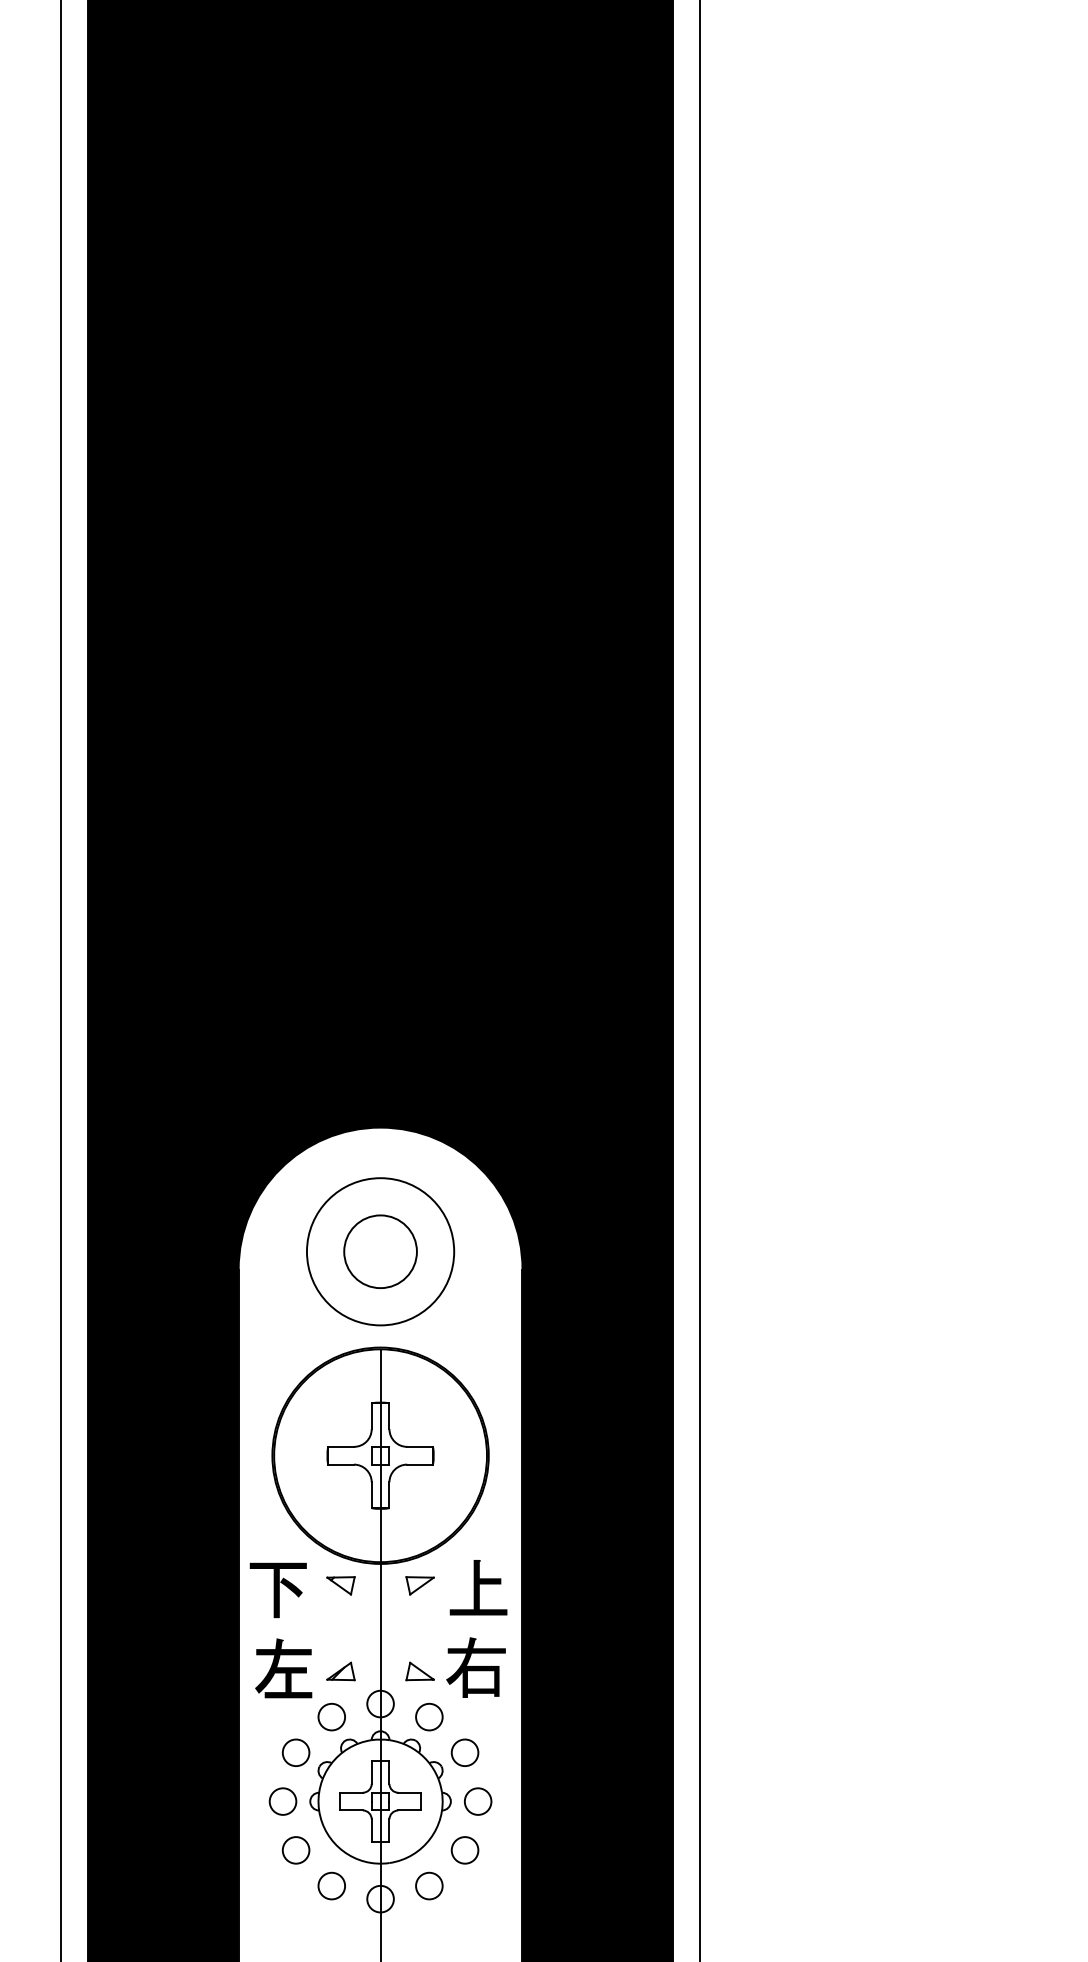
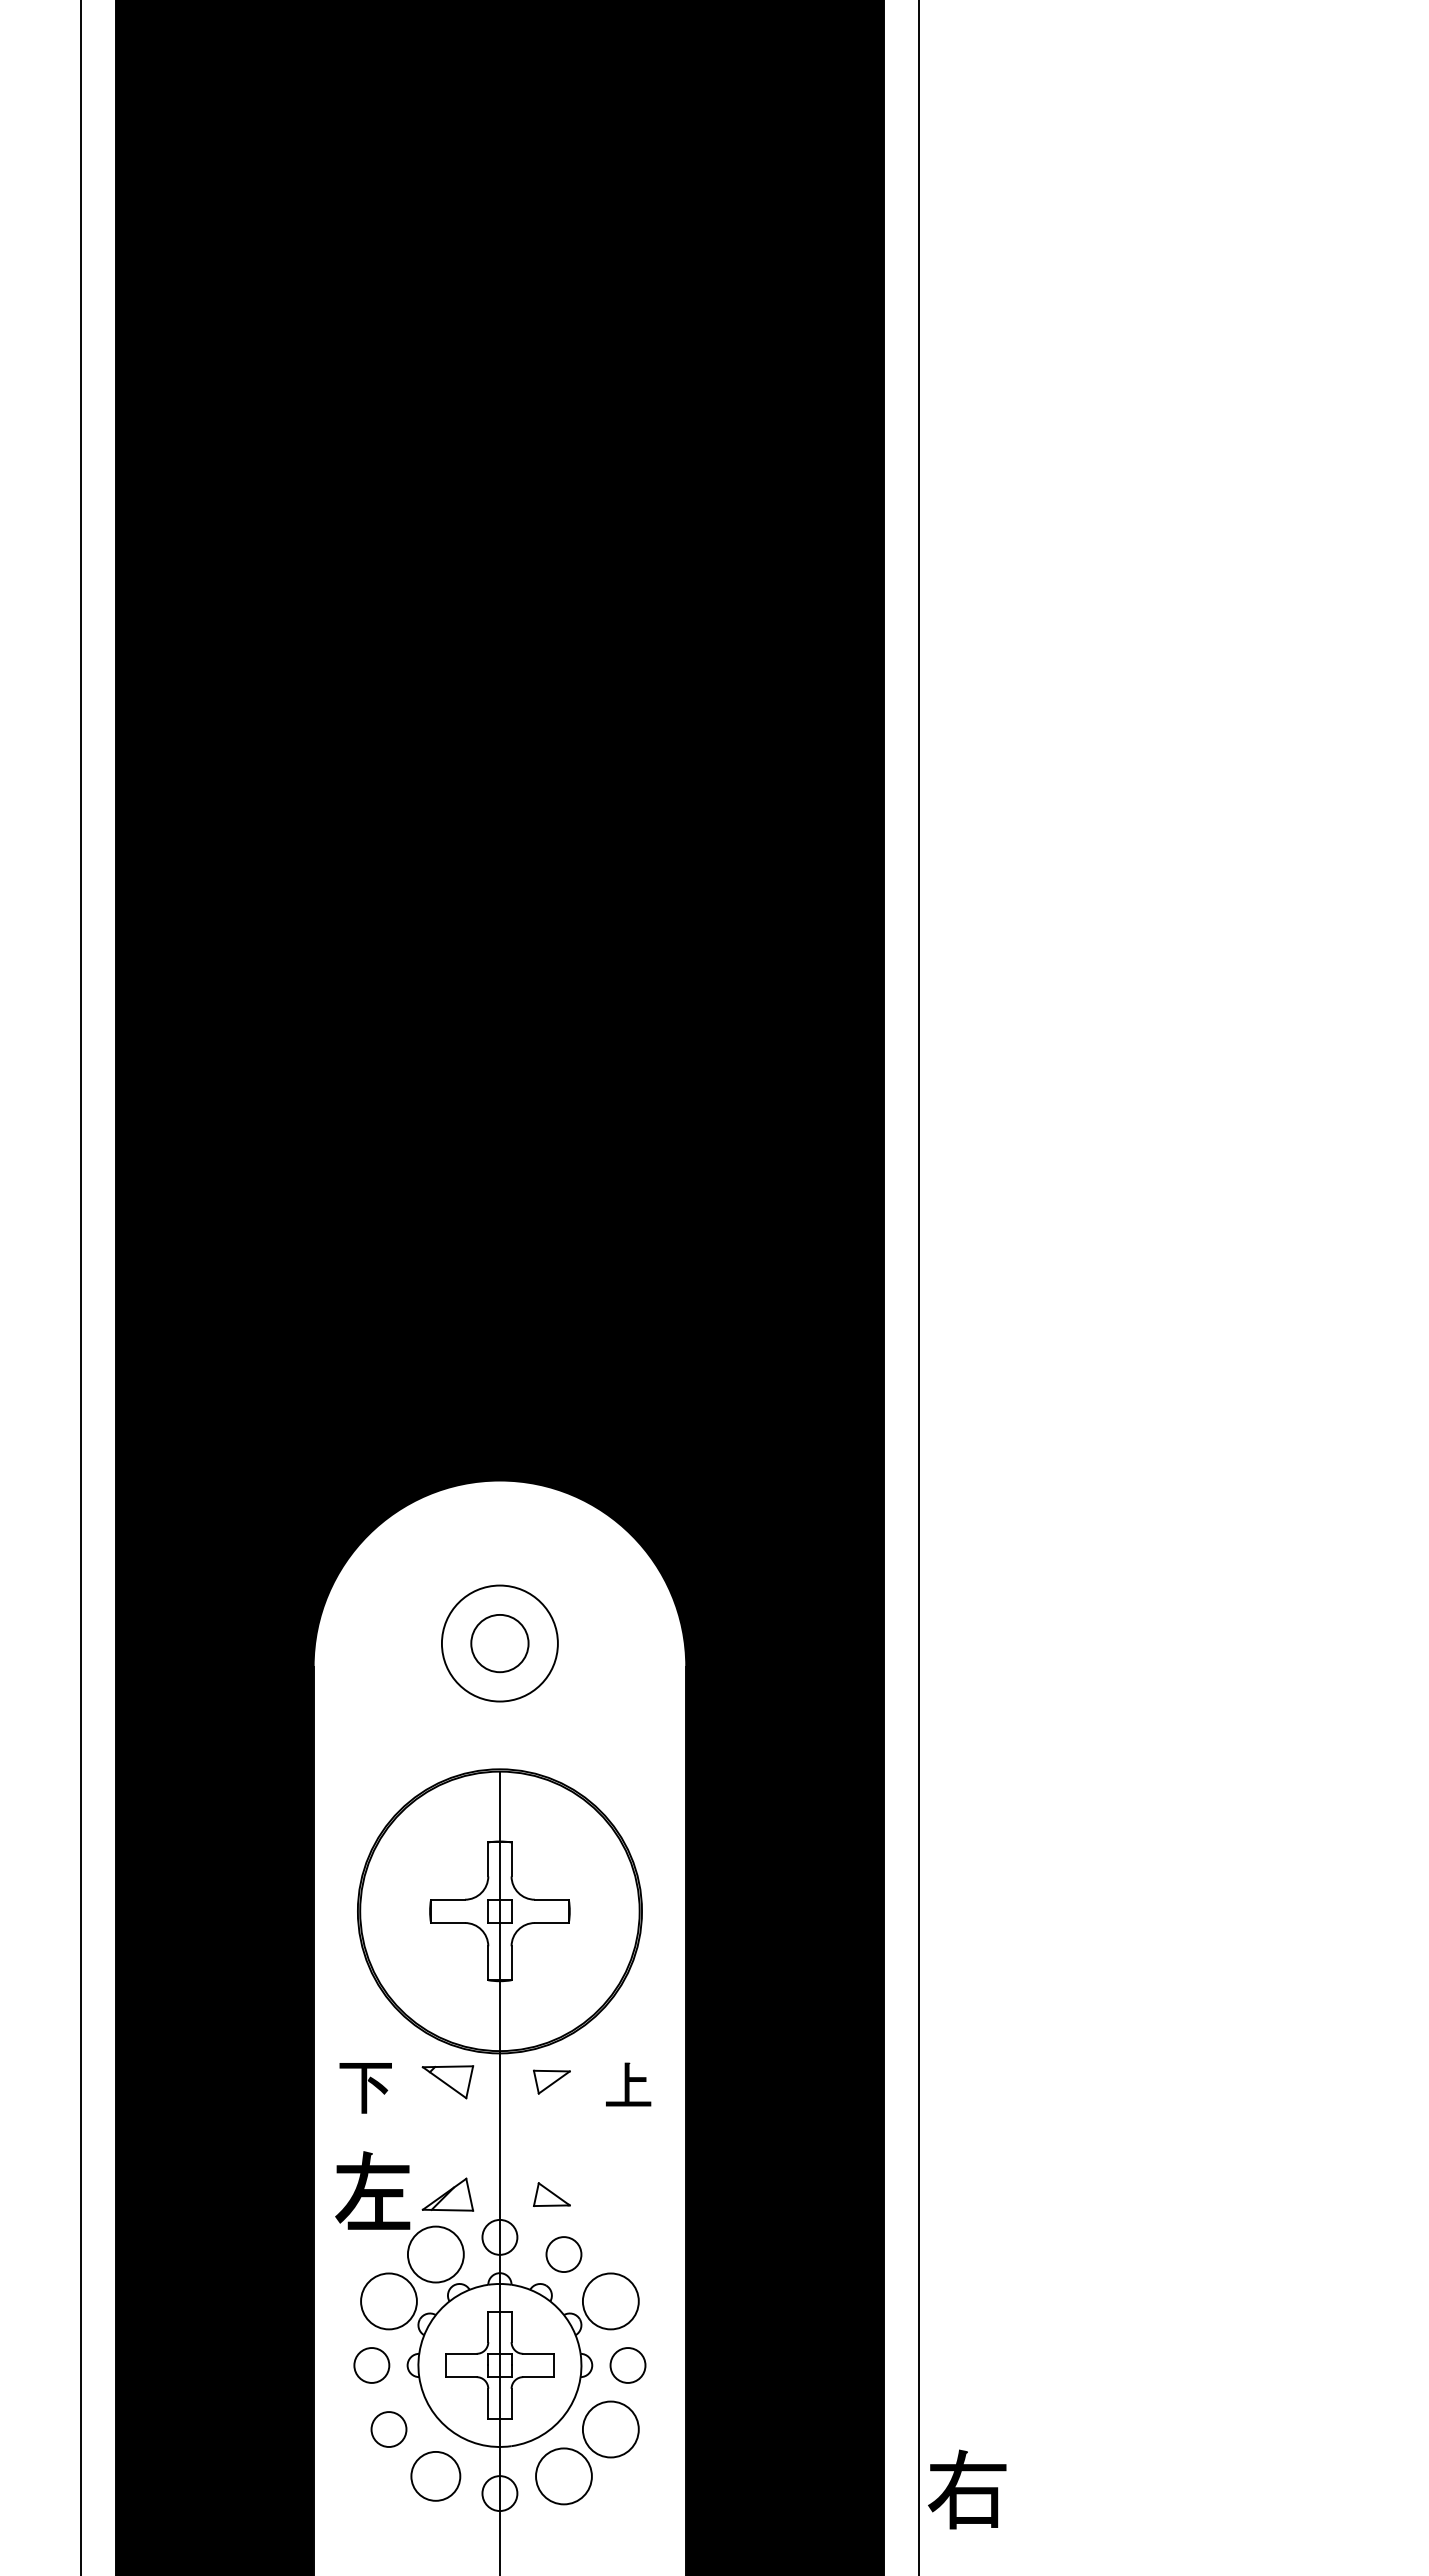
circle: (380, 1251) -> (499, 1643), size x0.6
circle: (380, 1251) -> (499, 1643), size x0.6
part: (340, 1585) -> (447, 2081), size x1.4
part: (478, 1587) -> (628, 2084), size x0.6
part: (278, 1590) -> (365, 2088), size x0.7
part: (476, 1667) -> (967, 2489), moved
part: (340, 1671) -> (447, 2194), size x1.4
circle: (331, 1717) -> (435, 2254), size x1.6
circle: (295, 1752) -> (388, 2300), size x1.6
circle: (464, 1752) -> (610, 2300), size x1.6
circle: (464, 1850) -> (610, 2429), size x1.6
circle: (428, 1885) -> (563, 2475), size x1.6
circle: (331, 1886) -> (435, 2476), size x1.4

